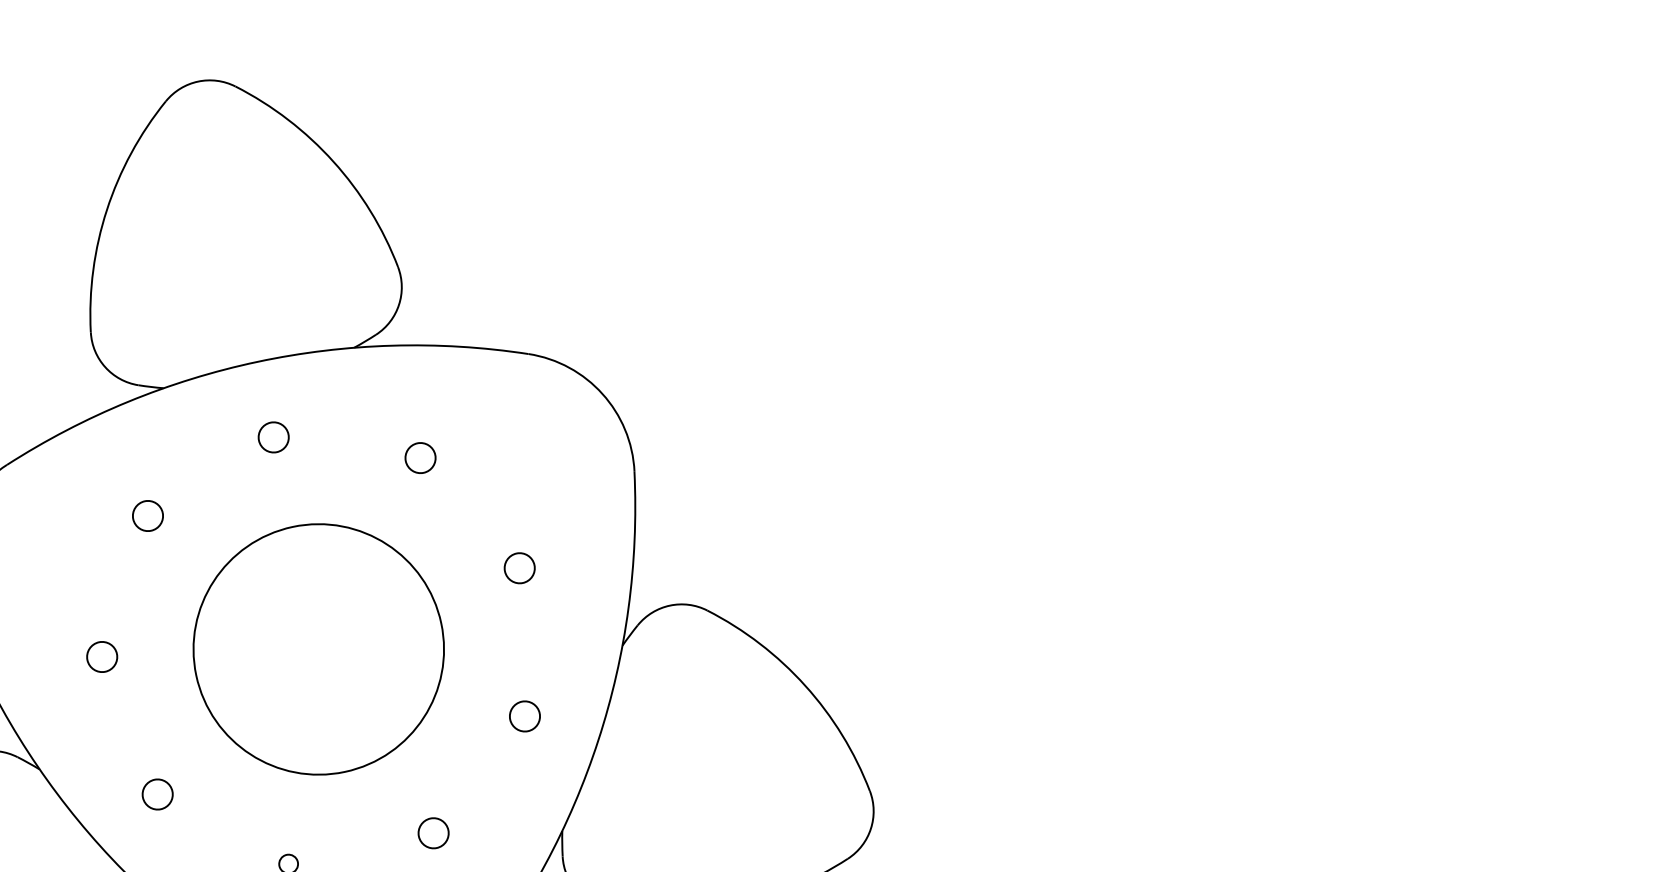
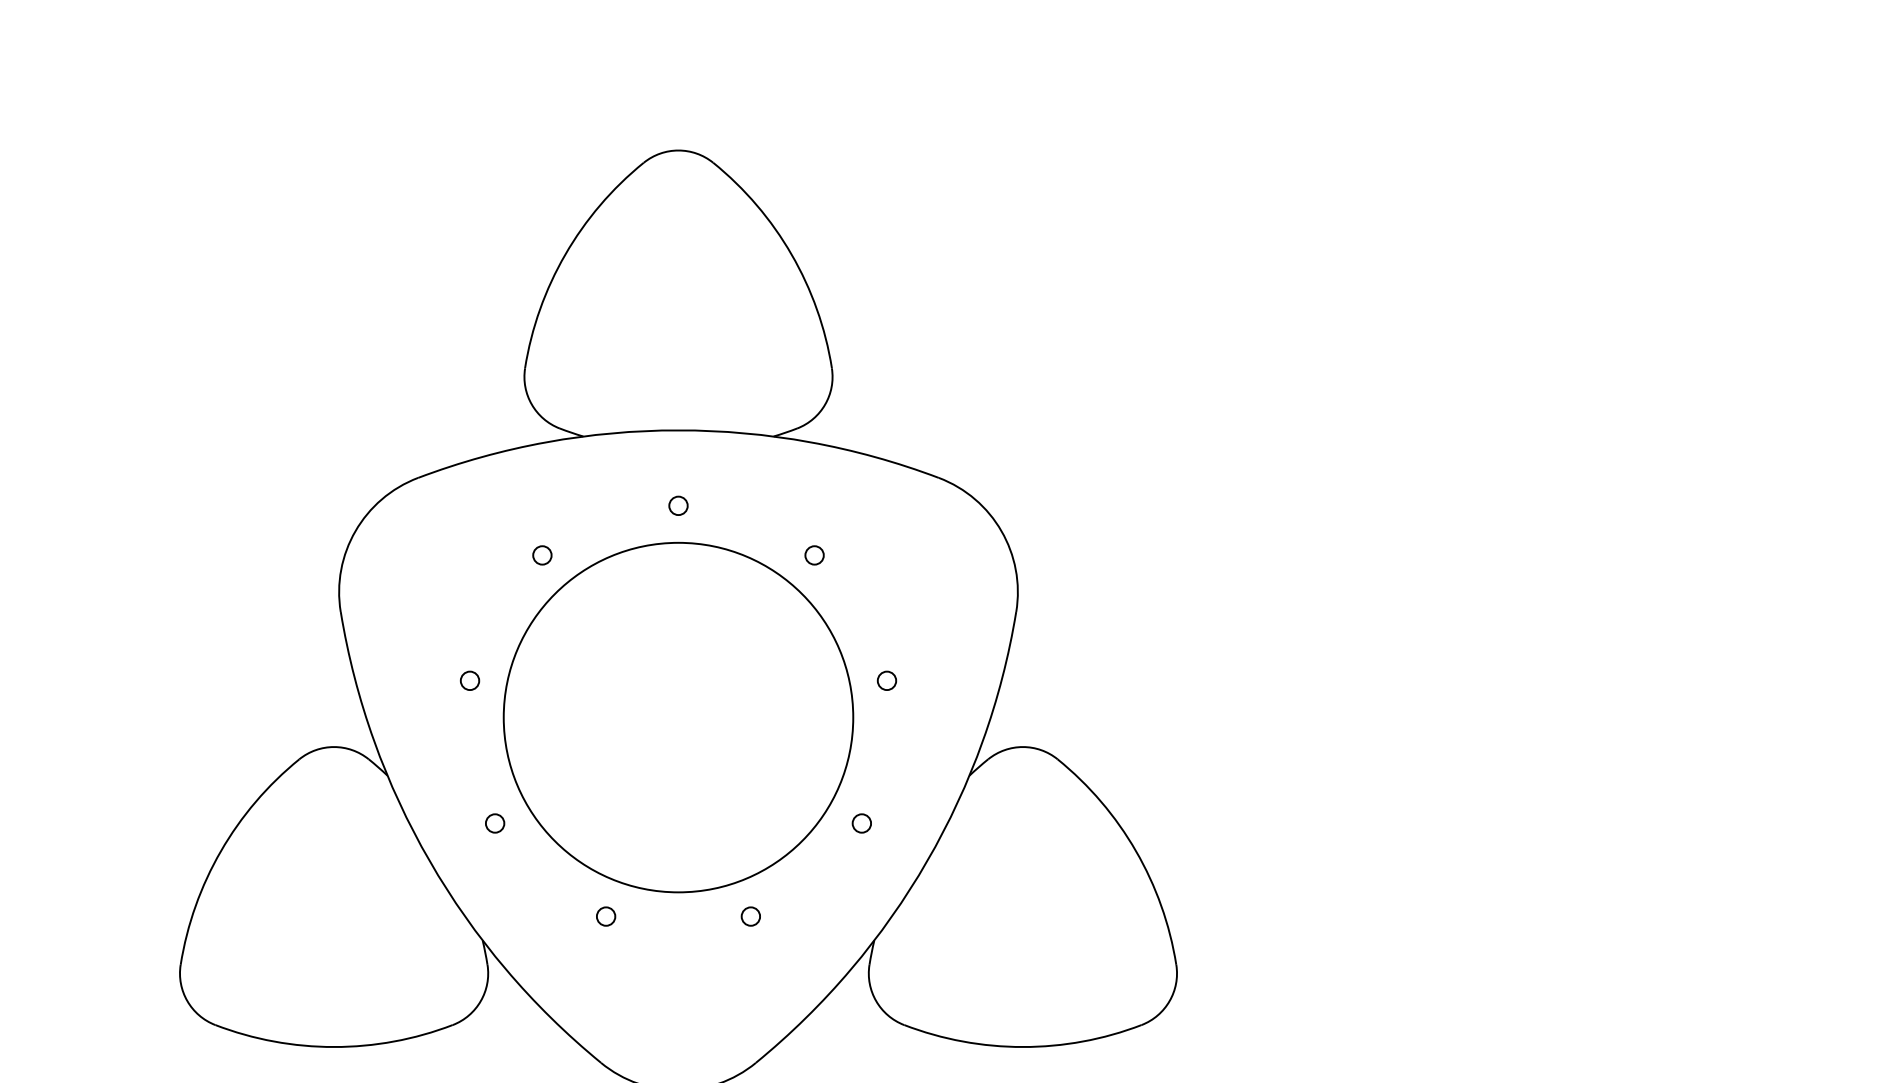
circle: (273, 437) -> (678, 505), size x0.62
circle: (420, 458) -> (814, 555), size x0.62
circle: (148, 516) -> (542, 555), size x0.62
circle: (519, 568) -> (886, 680), size x0.62
circle: (318, 649) -> (678, 717), size x1.43
circle: (101, 656) -> (469, 680), size x0.62
circle: (524, 716) -> (861, 823), size x0.62
circle: (157, 794) -> (494, 823), size x0.62
circle: (433, 833) -> (750, 916), size x0.62

